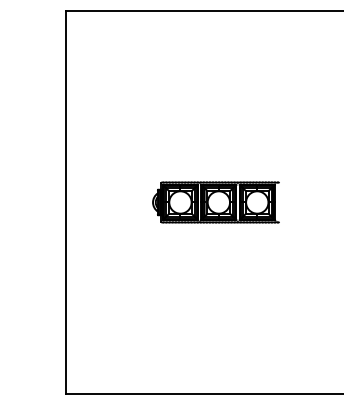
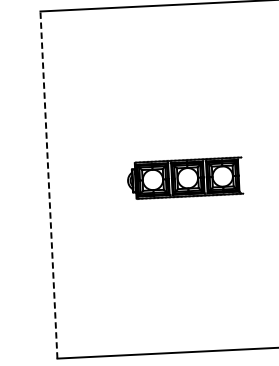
line: (65, 202) -> (48, 185), solid -> dashed

